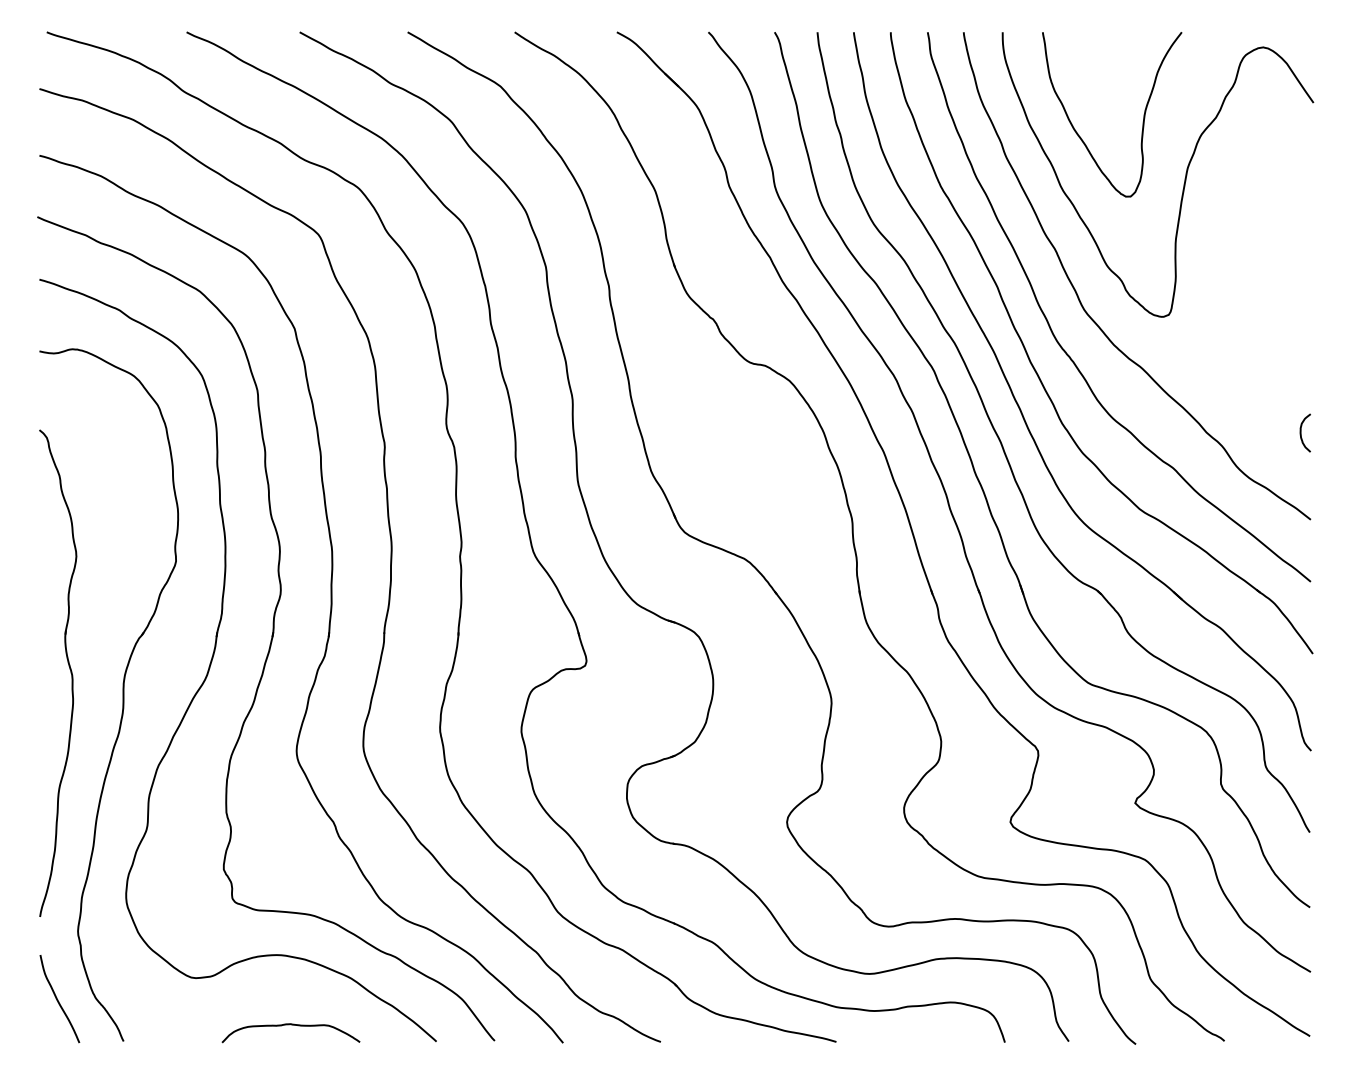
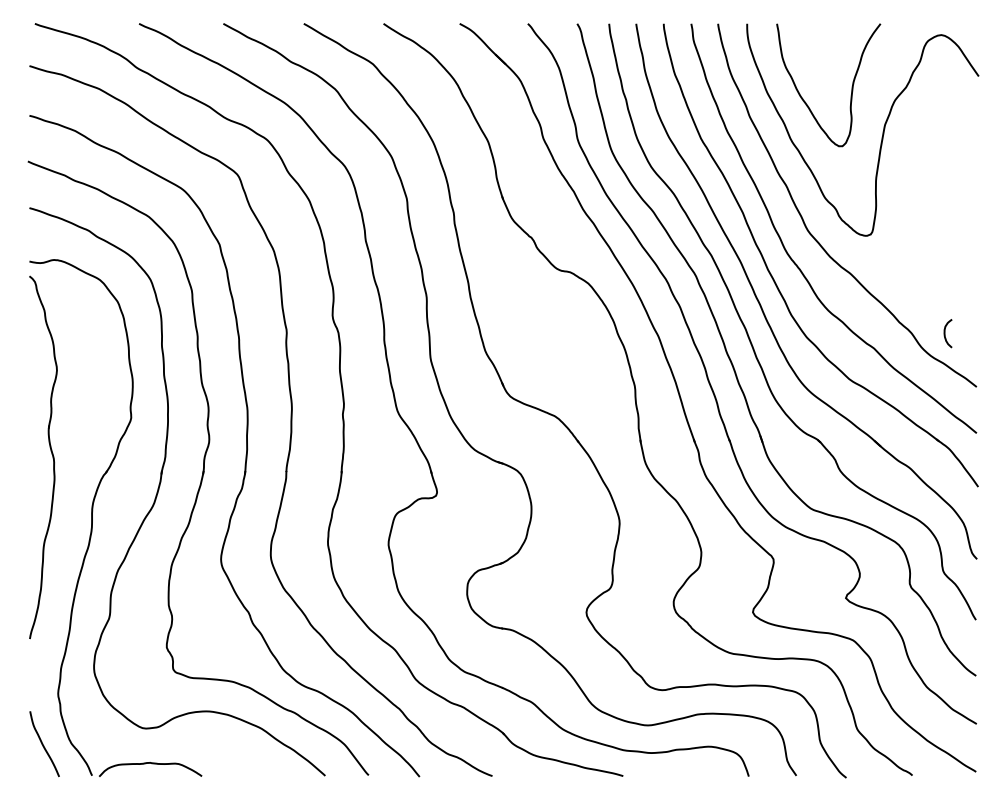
curve: (1301, 432) -> (945, 333), moved
part: (69, 669) -> (51, 454), moved
curve: (290, 1025) -> (150, 763), moved

